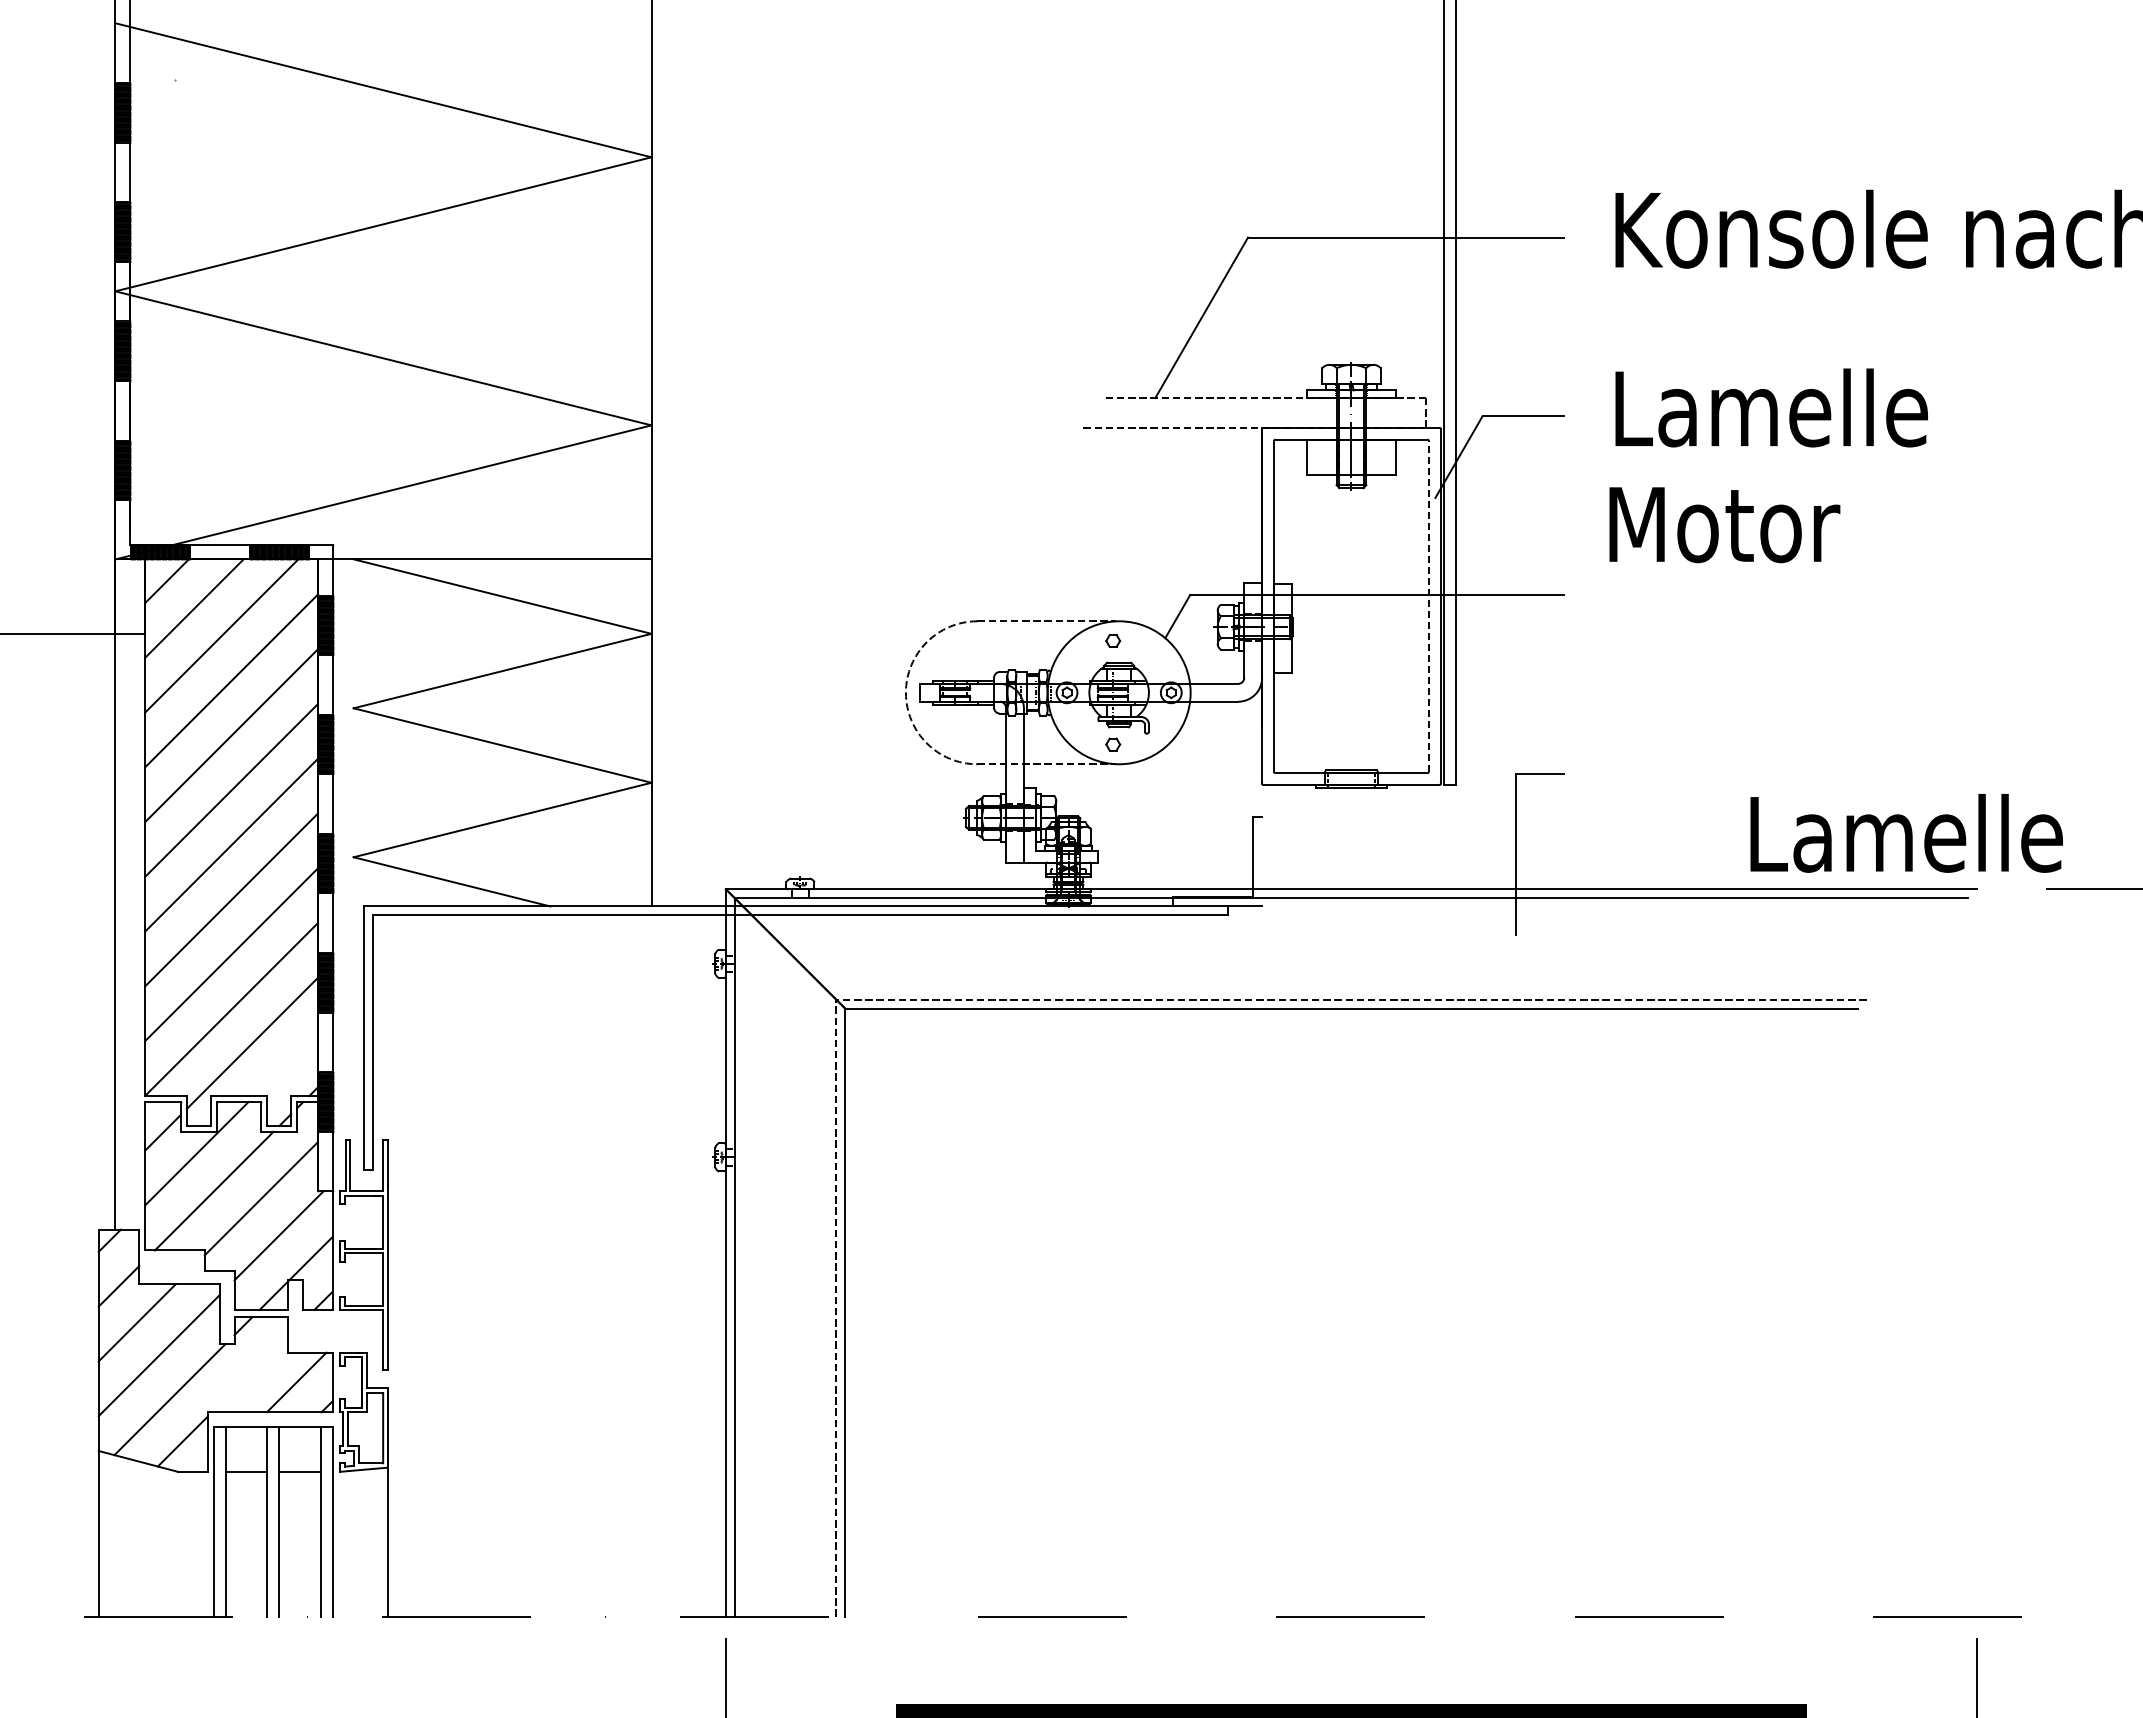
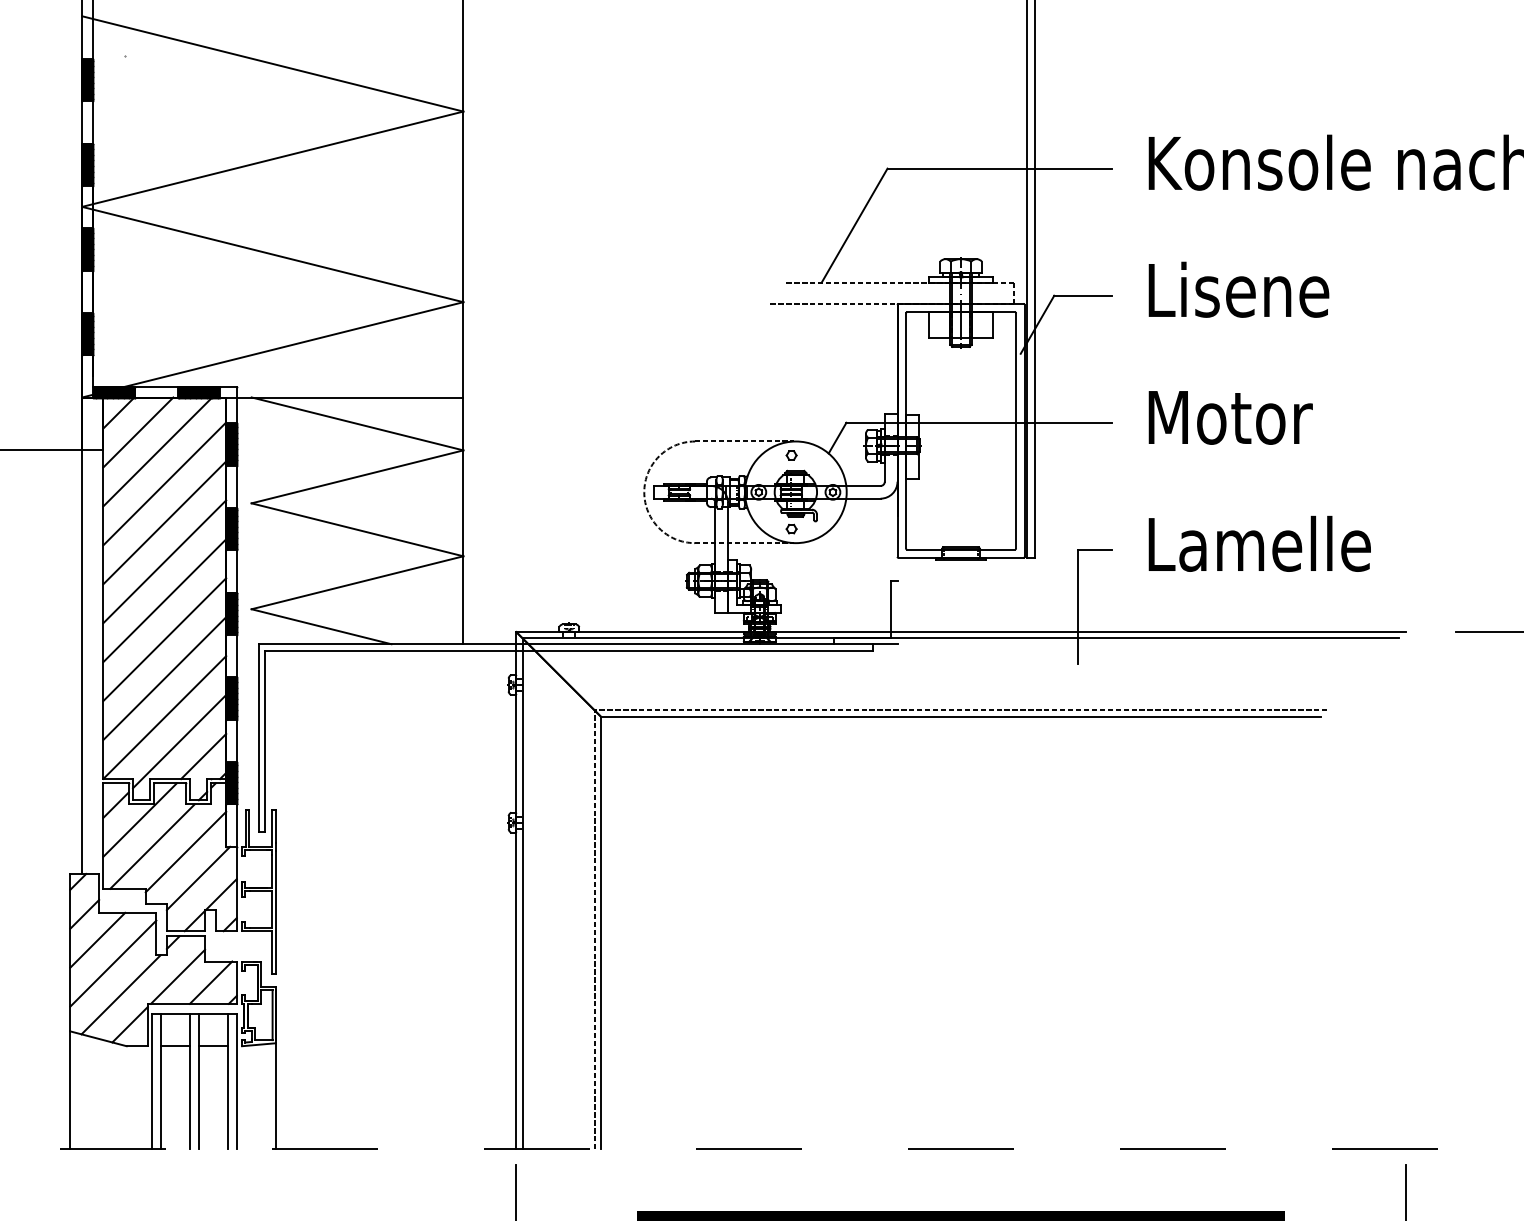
text: (1792, 407) -> (1274, 289), Lamelle -> Lisene
text: (1724, 525) -> (1230, 418), moved
line: (1428, 605) -> (1015, 430), dashed -> solid
text: (1906, 833) -> (1259, 544), moved
line: (285, 1064) -> (203, 756), added
line: (250, 1374) -> (178, 977), added

